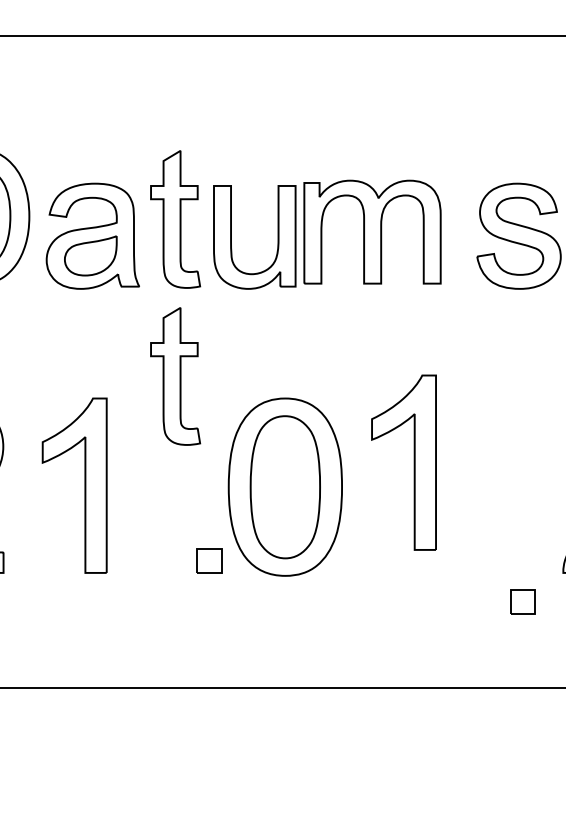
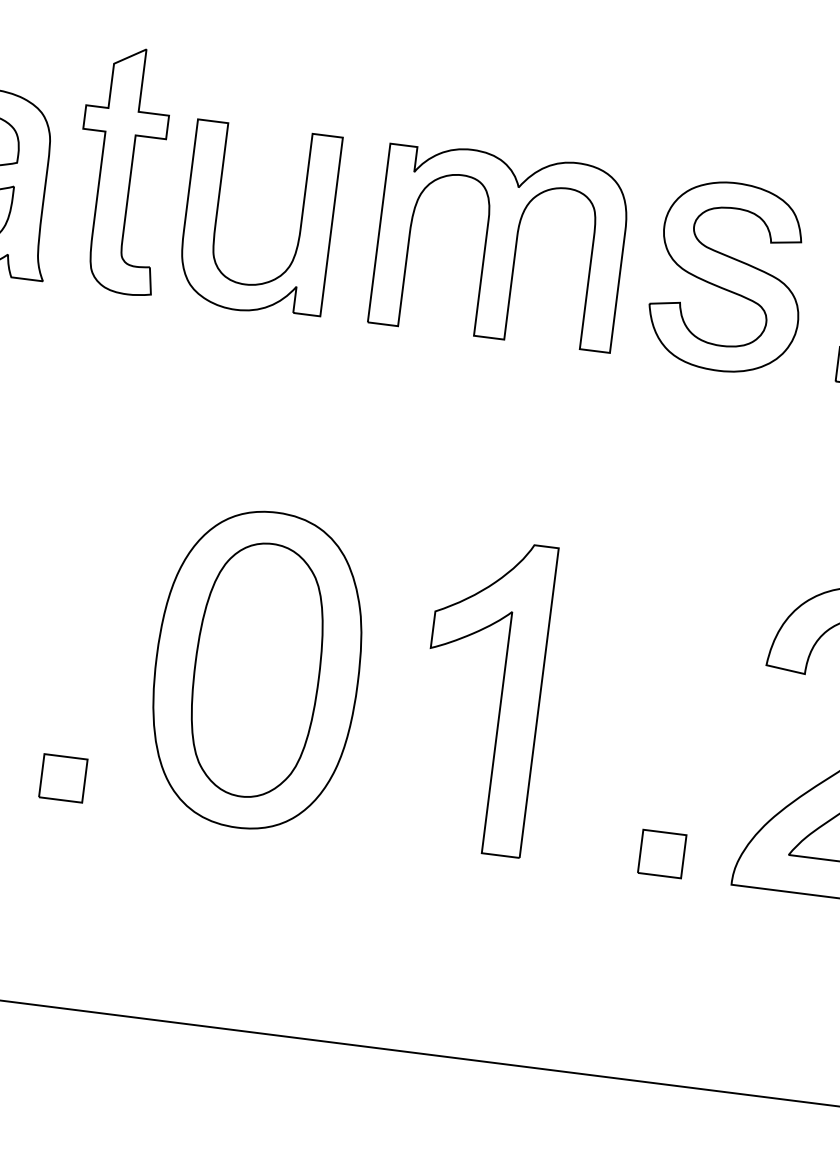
part: (372, 231) -> (500, 245), moved
part: (175, 376) -> (86, 448), removed
part: (413, 462) -> (499, 697), moved
part: (209, 560) -> (63, 777), moved
part: (522, 601) -> (661, 853), moved

